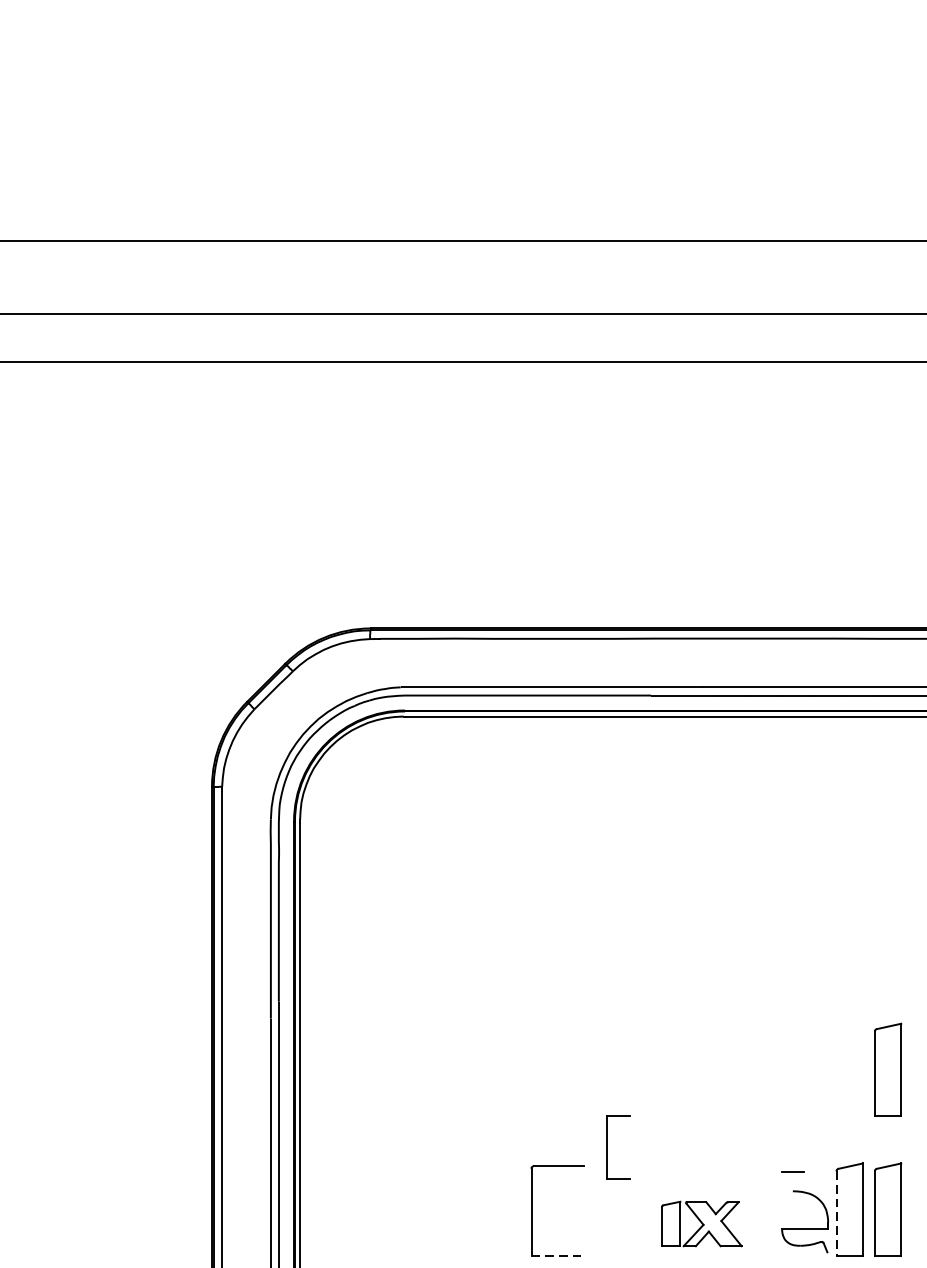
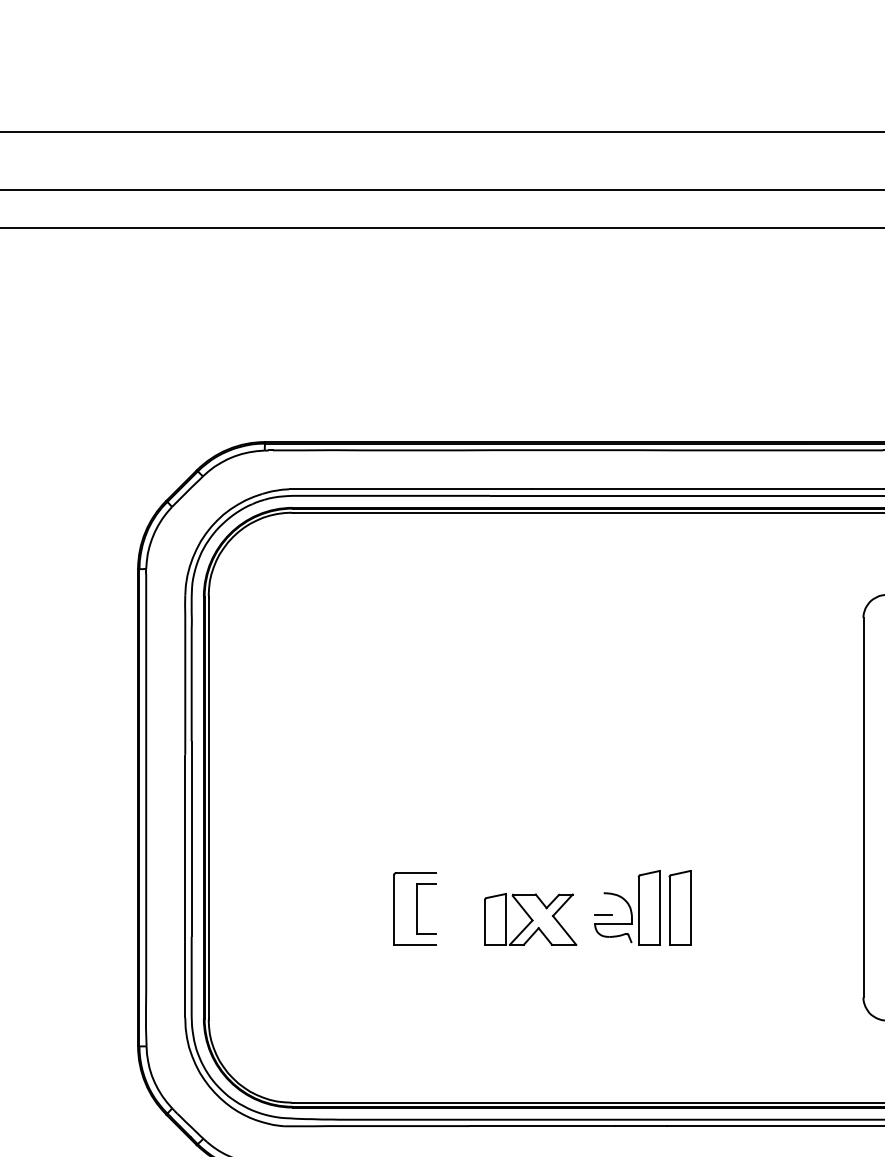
part: (887, 1069) -> (679, 795), removed
part: (606, 1146) -> (417, 908), moved
line: (792, 1170) -> (603, 914), moved
line: (836, 1212) -> (638, 910), dashed -> solid
part: (701, 1224) -> (530, 919), size x1.43
line: (558, 1255) -> (415, 944), dashed -> solid

